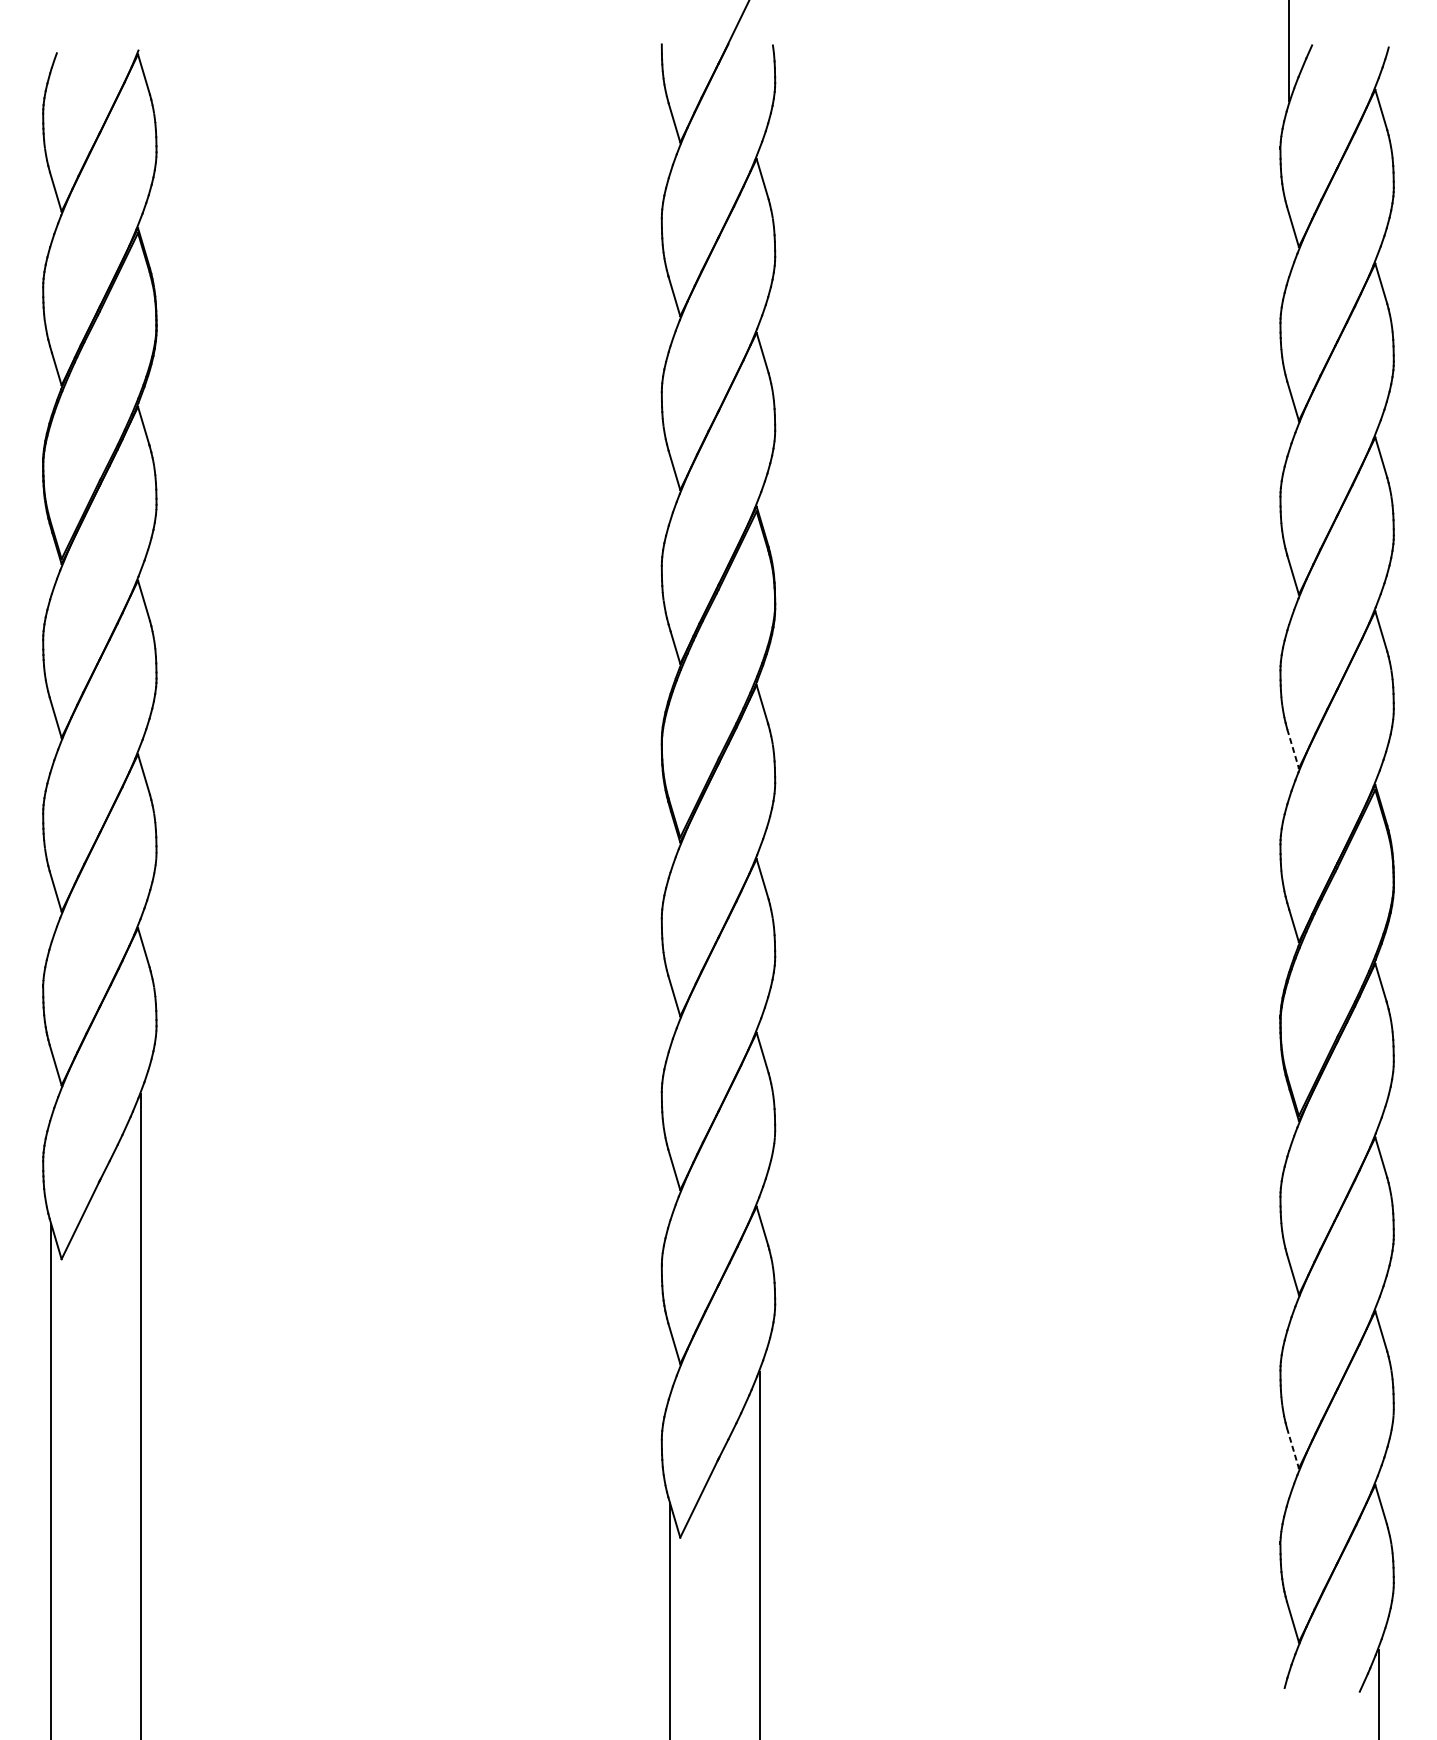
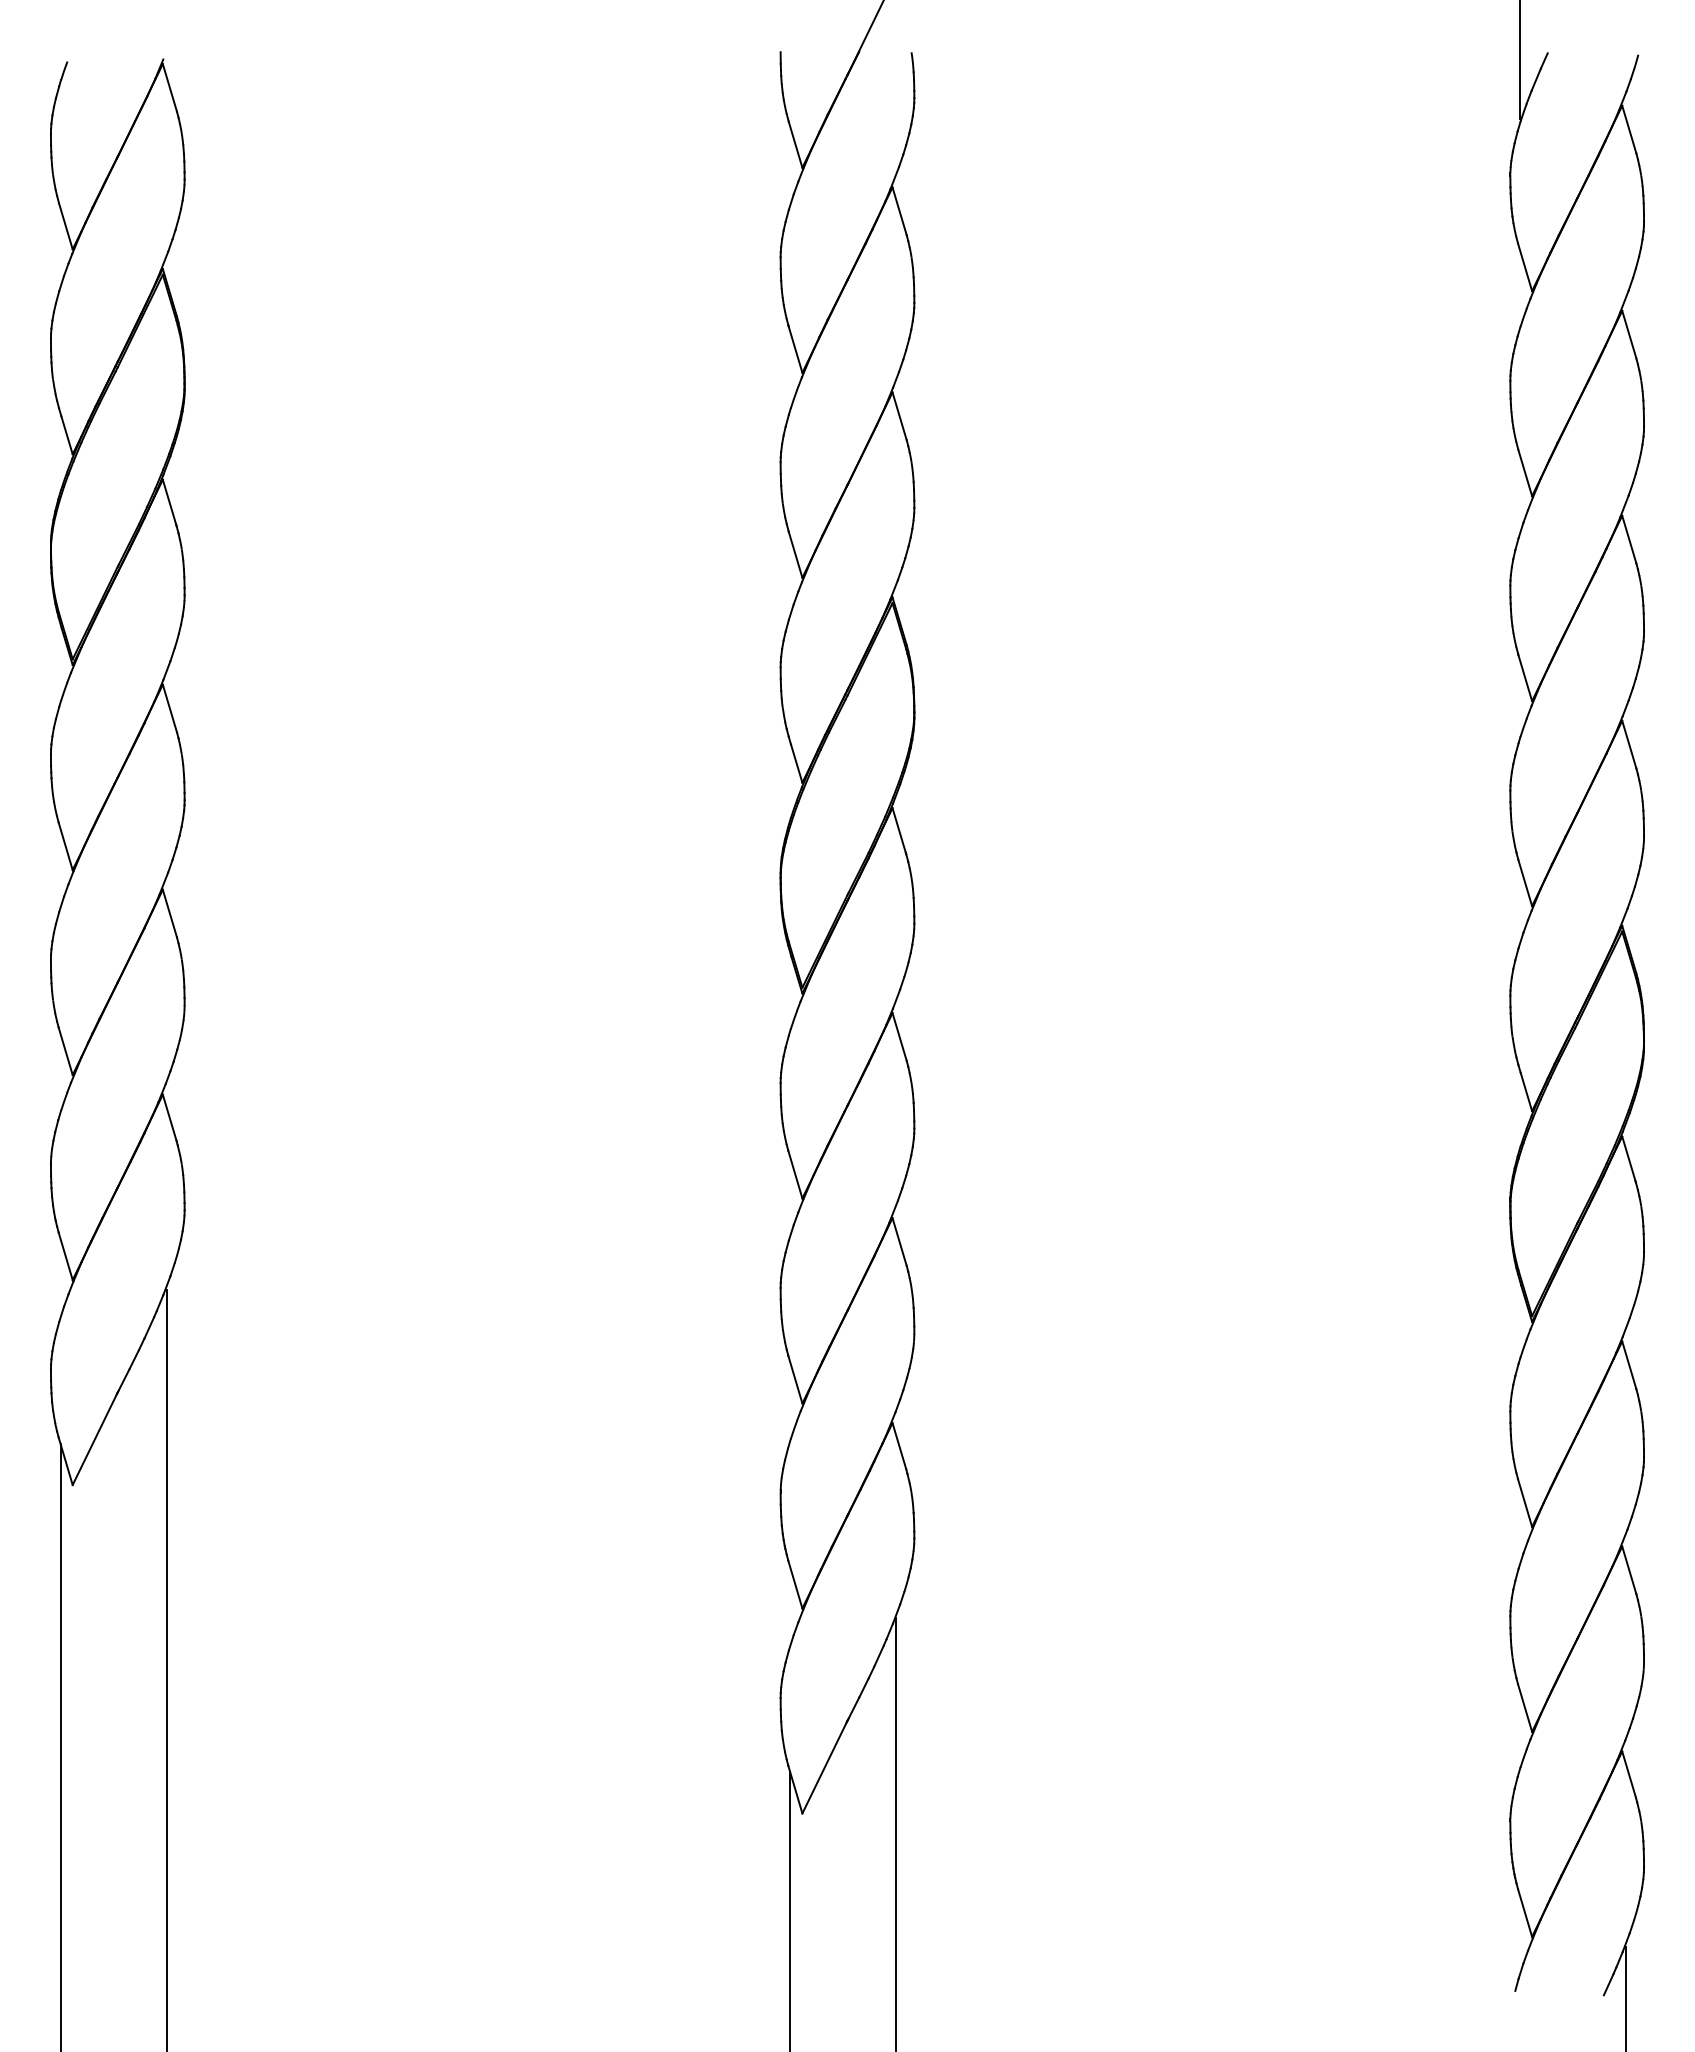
line: (1293, 749) -> (1525, 883), dashed -> solid
line: (1293, 1448) -> (1525, 1708), dashed -> solid

